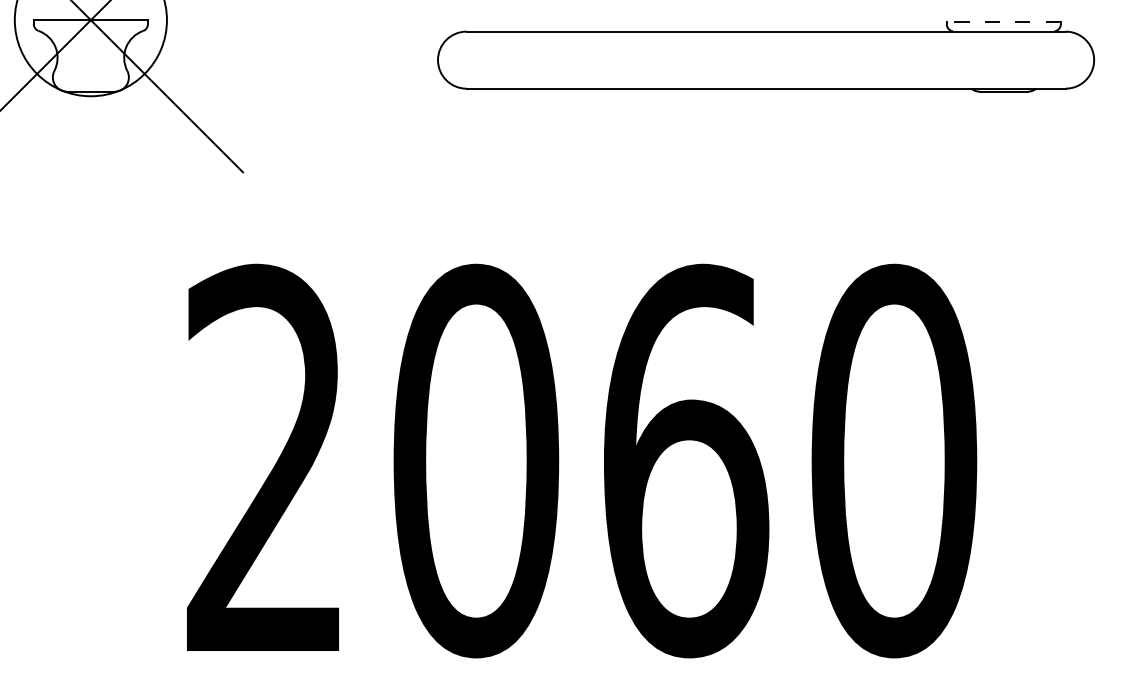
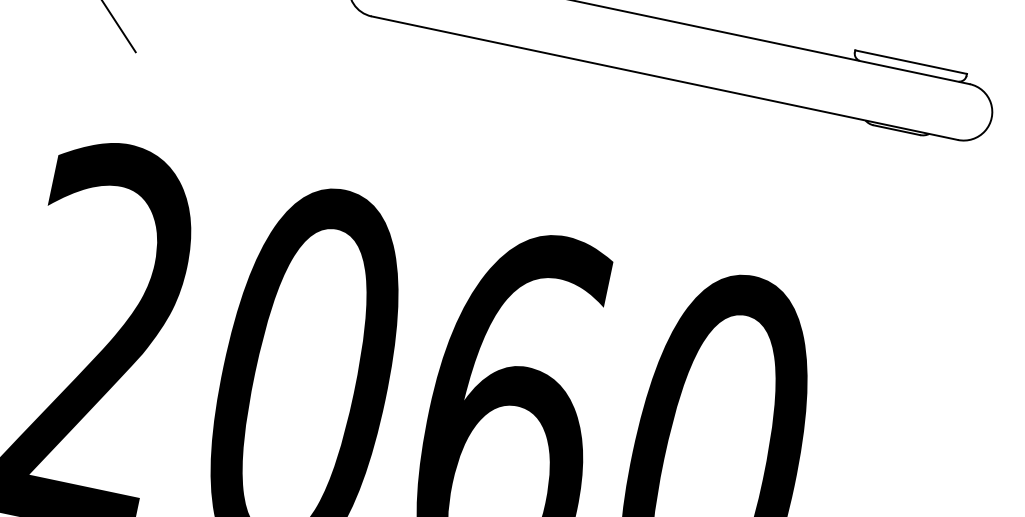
line: (1003, 22) -> (910, 62), dashed -> solid

